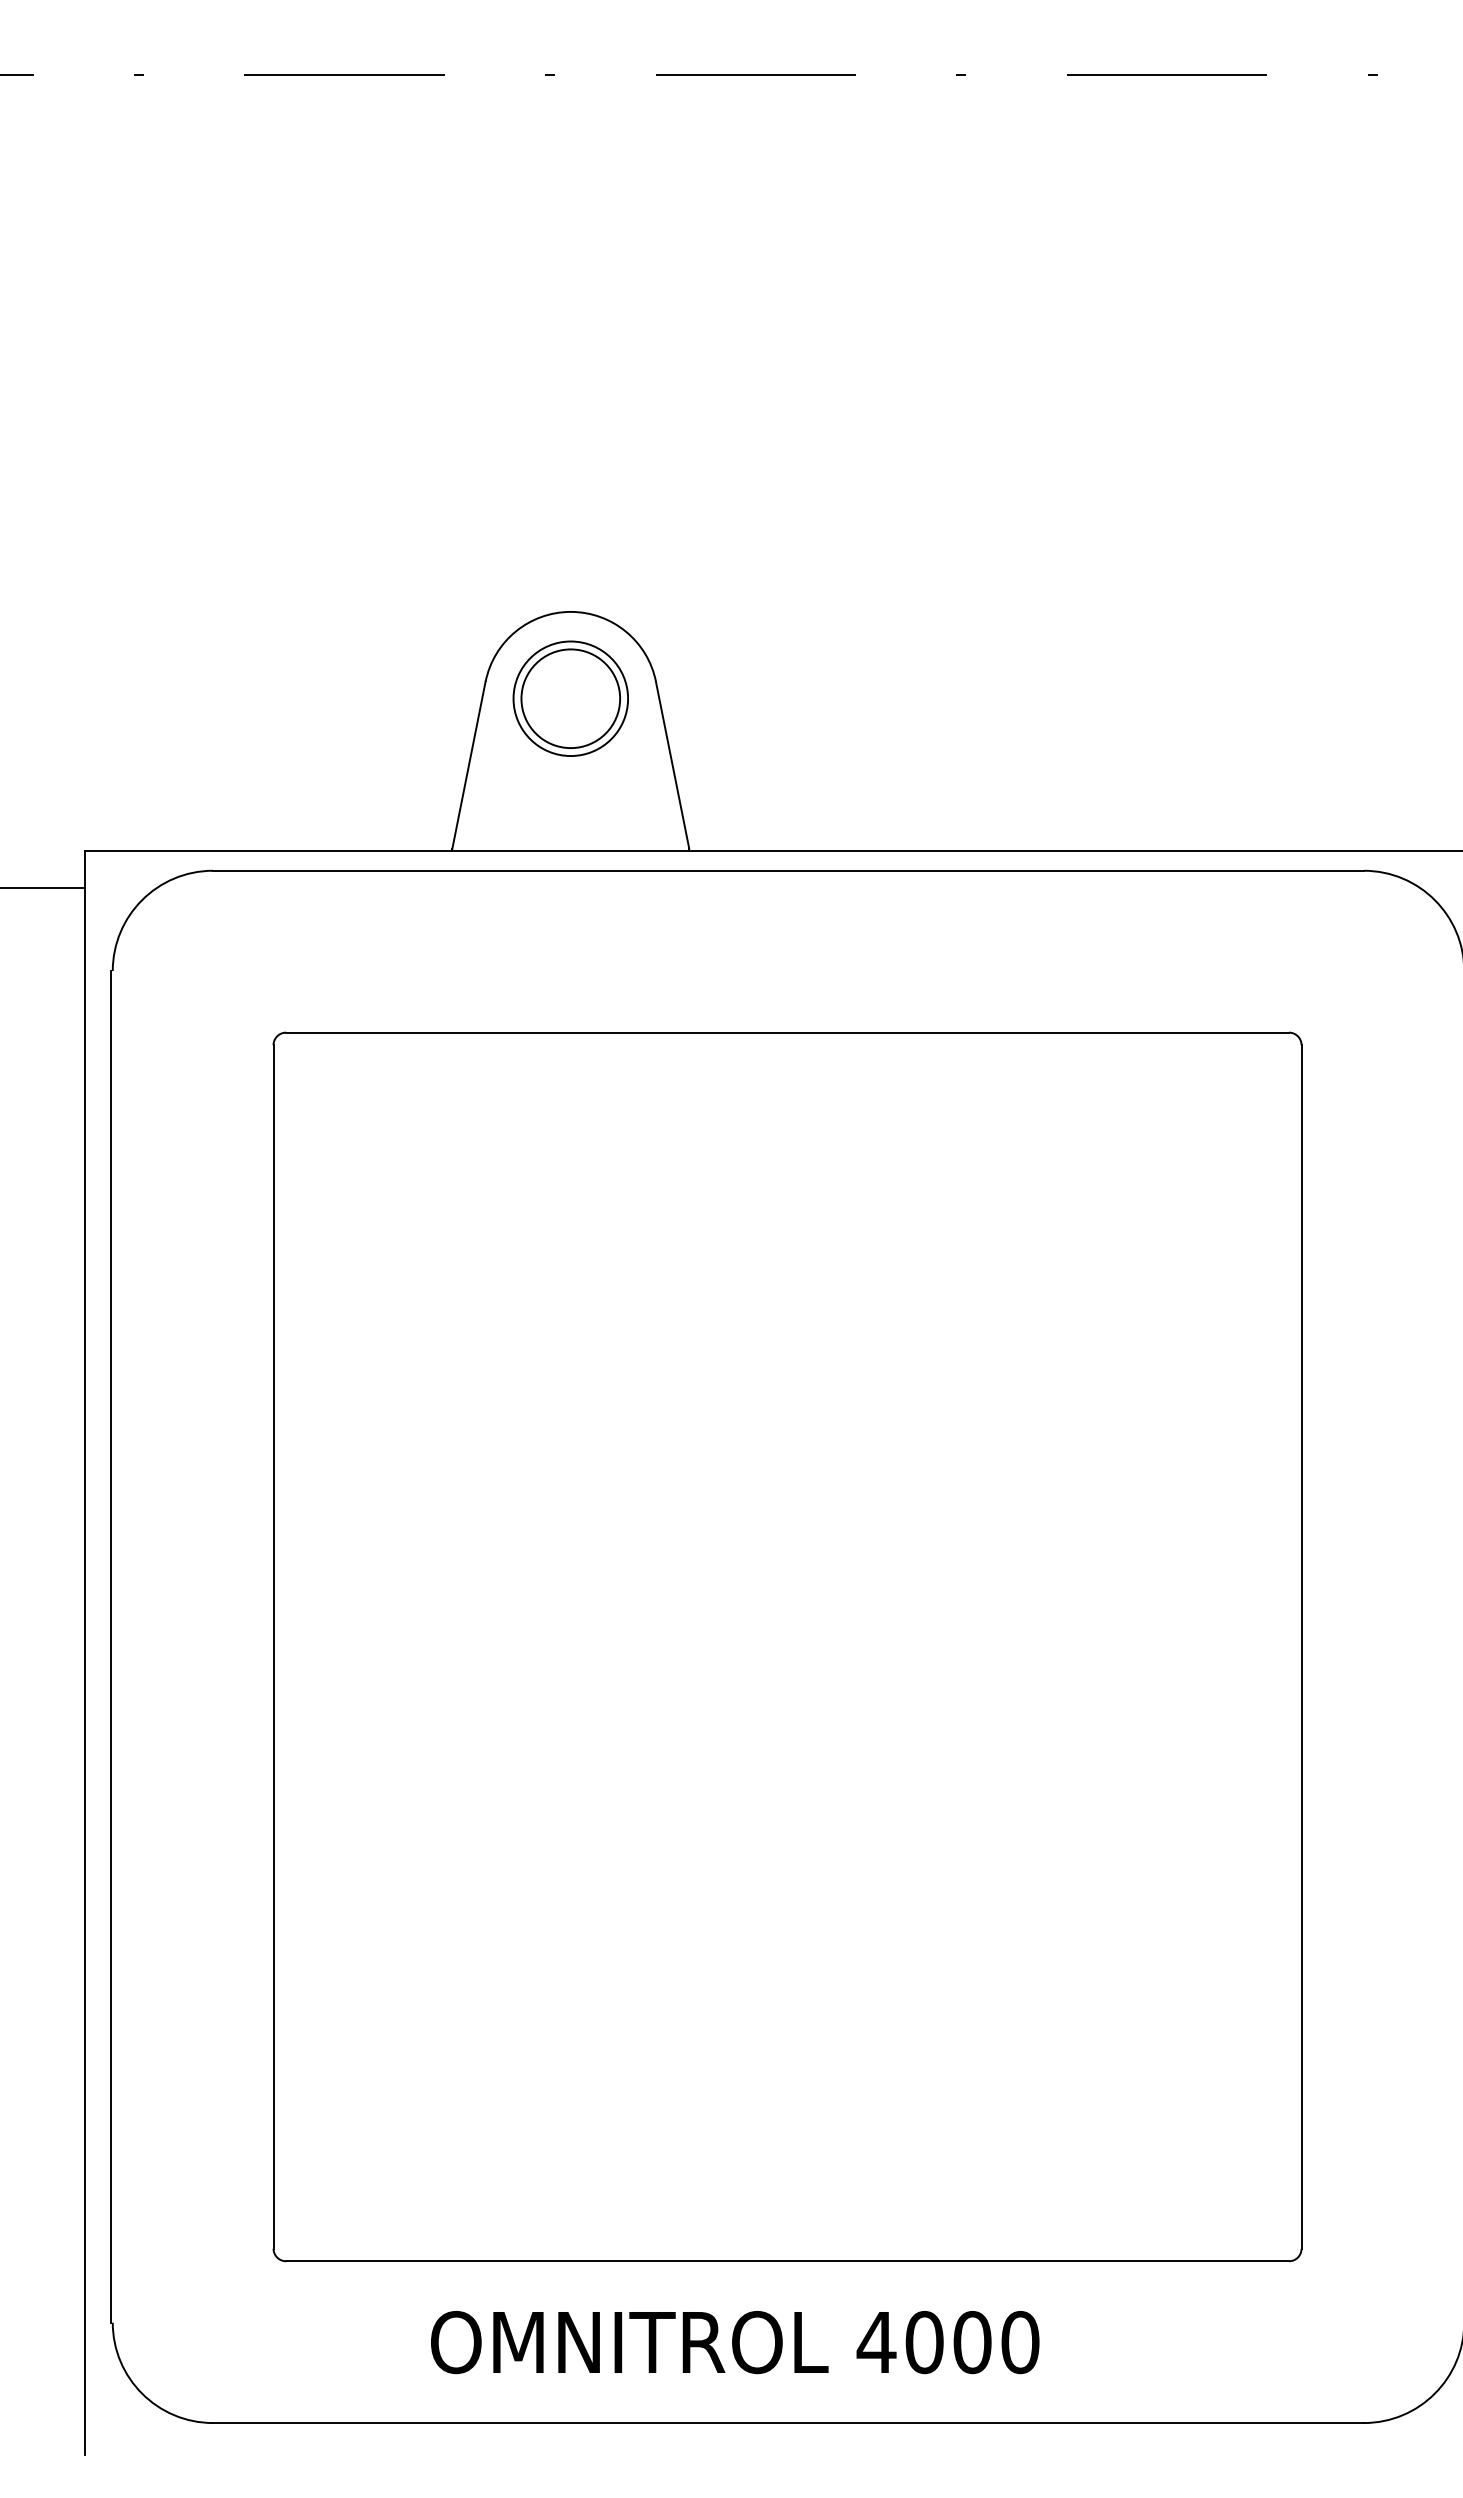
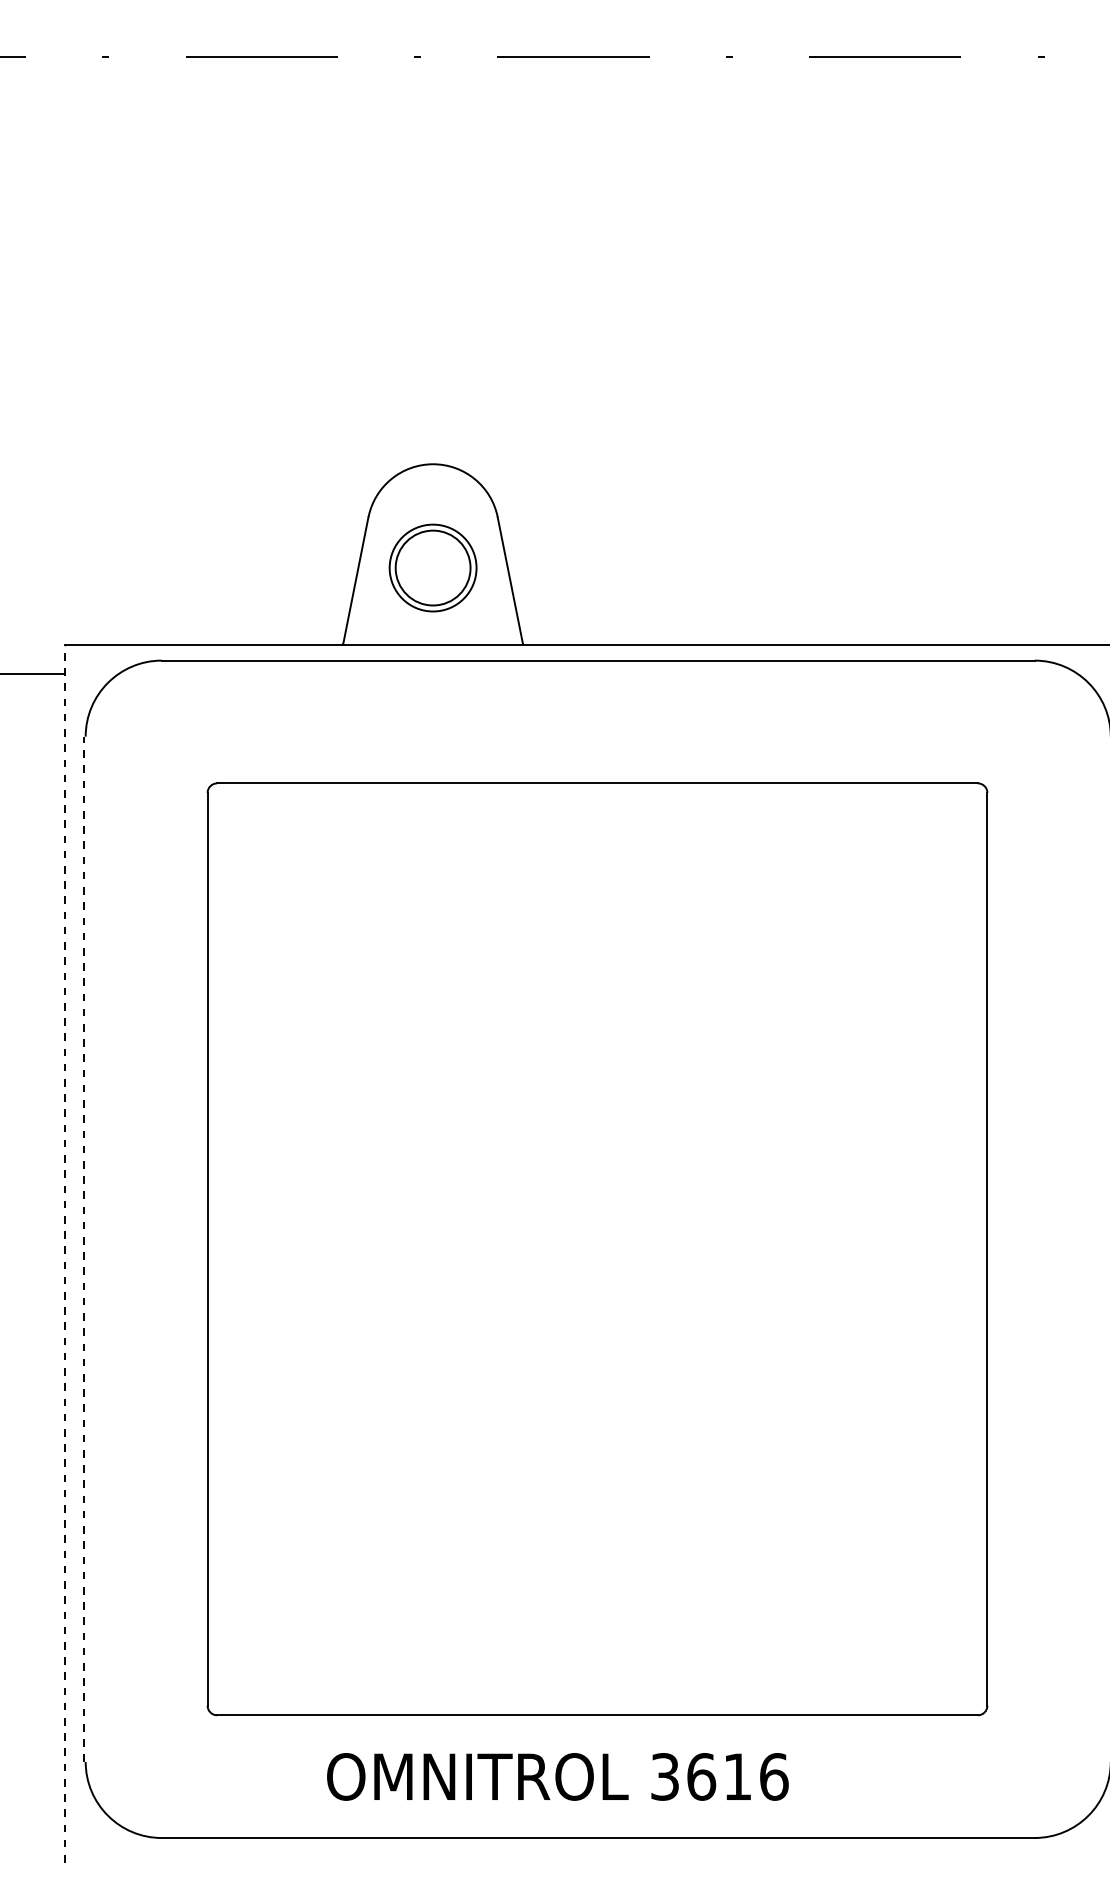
part: (570, 698) -> (432, 567), moved
line: (110, 1646) -> (83, 1249), solid -> dashed
line: (85, 1652) -> (65, 1253), solid -> dashed
text: (947, 2342) -> (718, 1776), 4000 -> 3616

